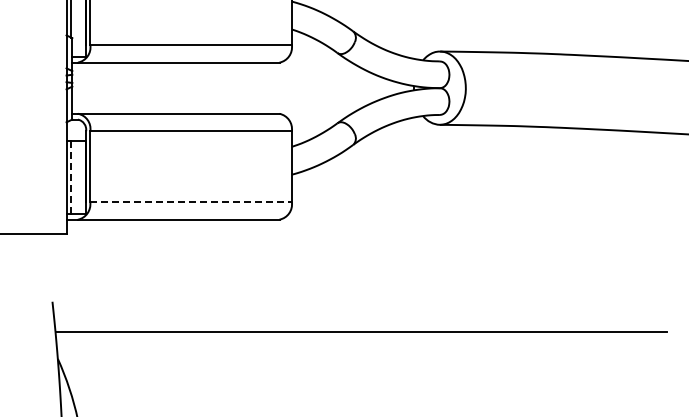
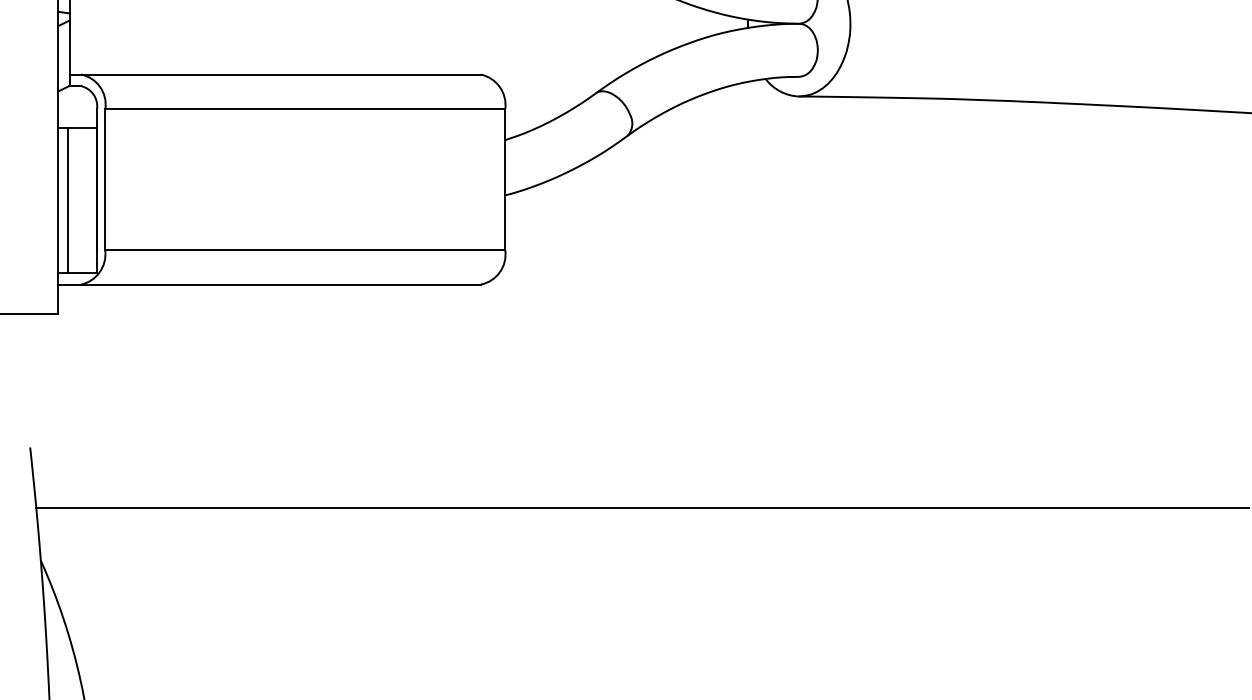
line: (71, 177) -> (67, 200), dashed -> solid
line: (191, 202) -> (306, 250), dashed -> solid

